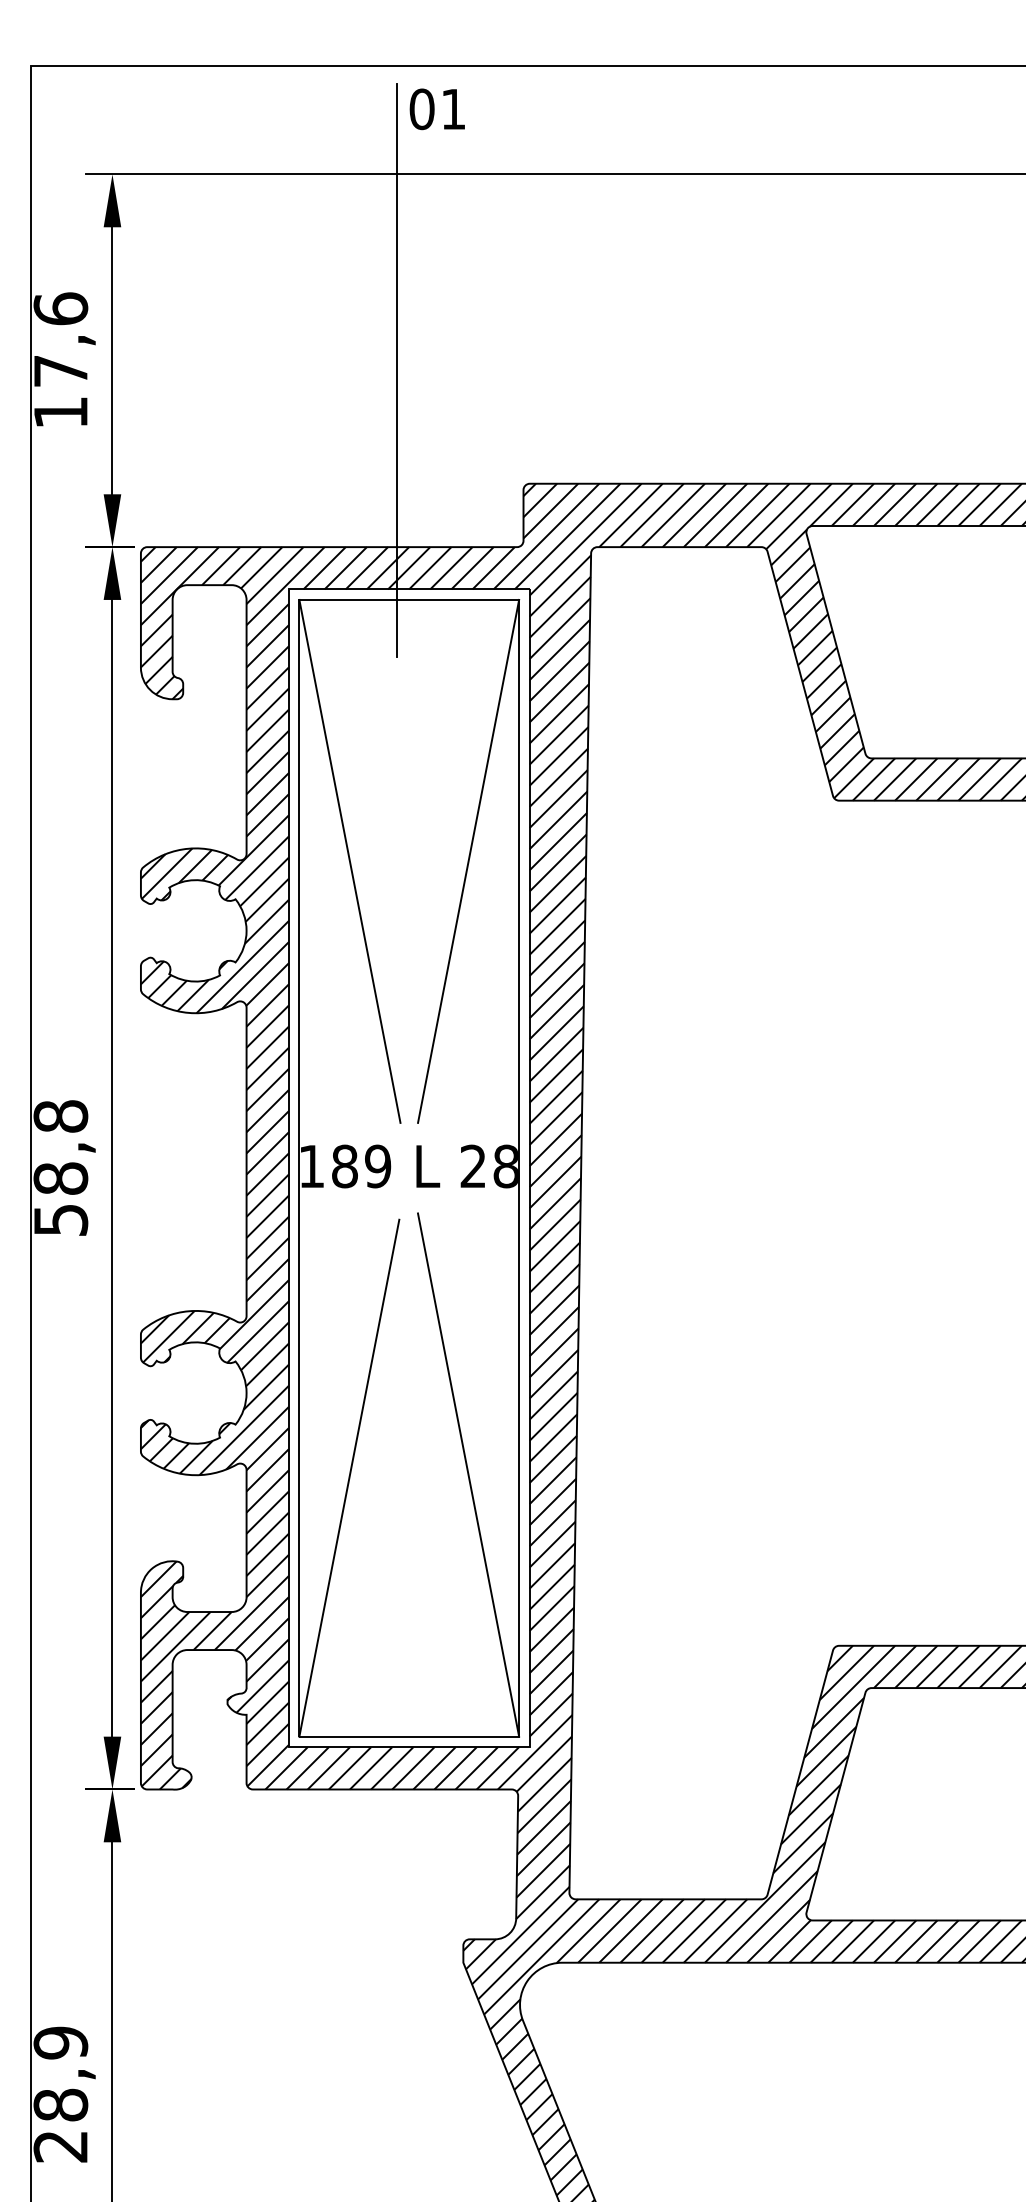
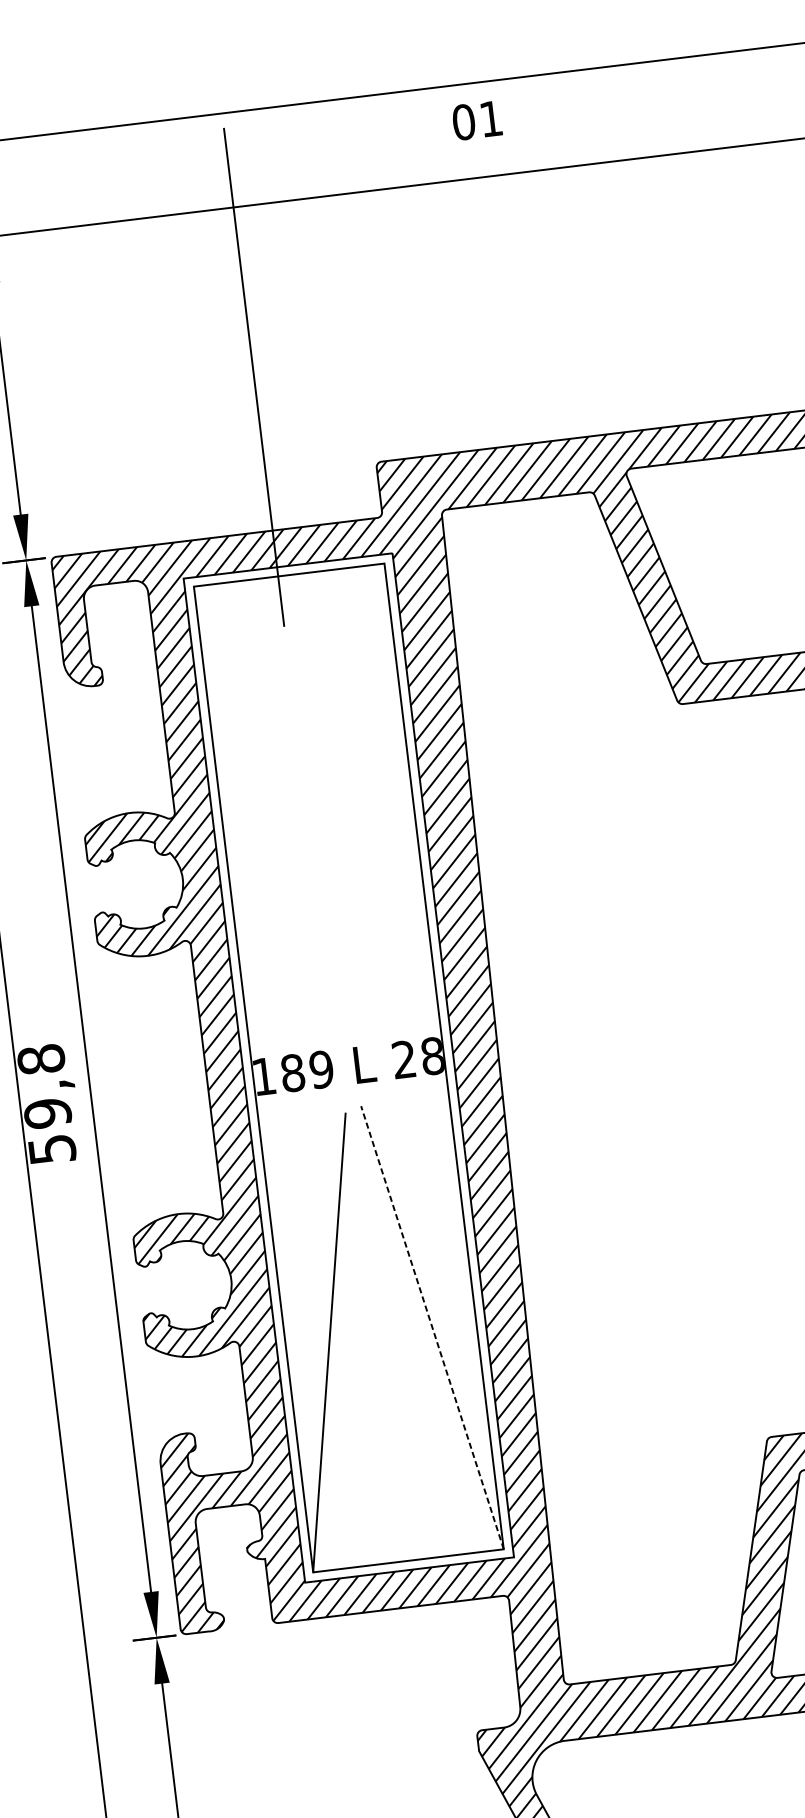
text: (436, 109) -> (476, 120), moved
line: (349, 860) -> (264, 807), removed
line: (468, 860) -> (367, 794), removed
text: (60, 1178) -> (47, 1113), 58,8 -> 59,8
line: (468, 1474) -> (432, 1327), solid -> dashed

